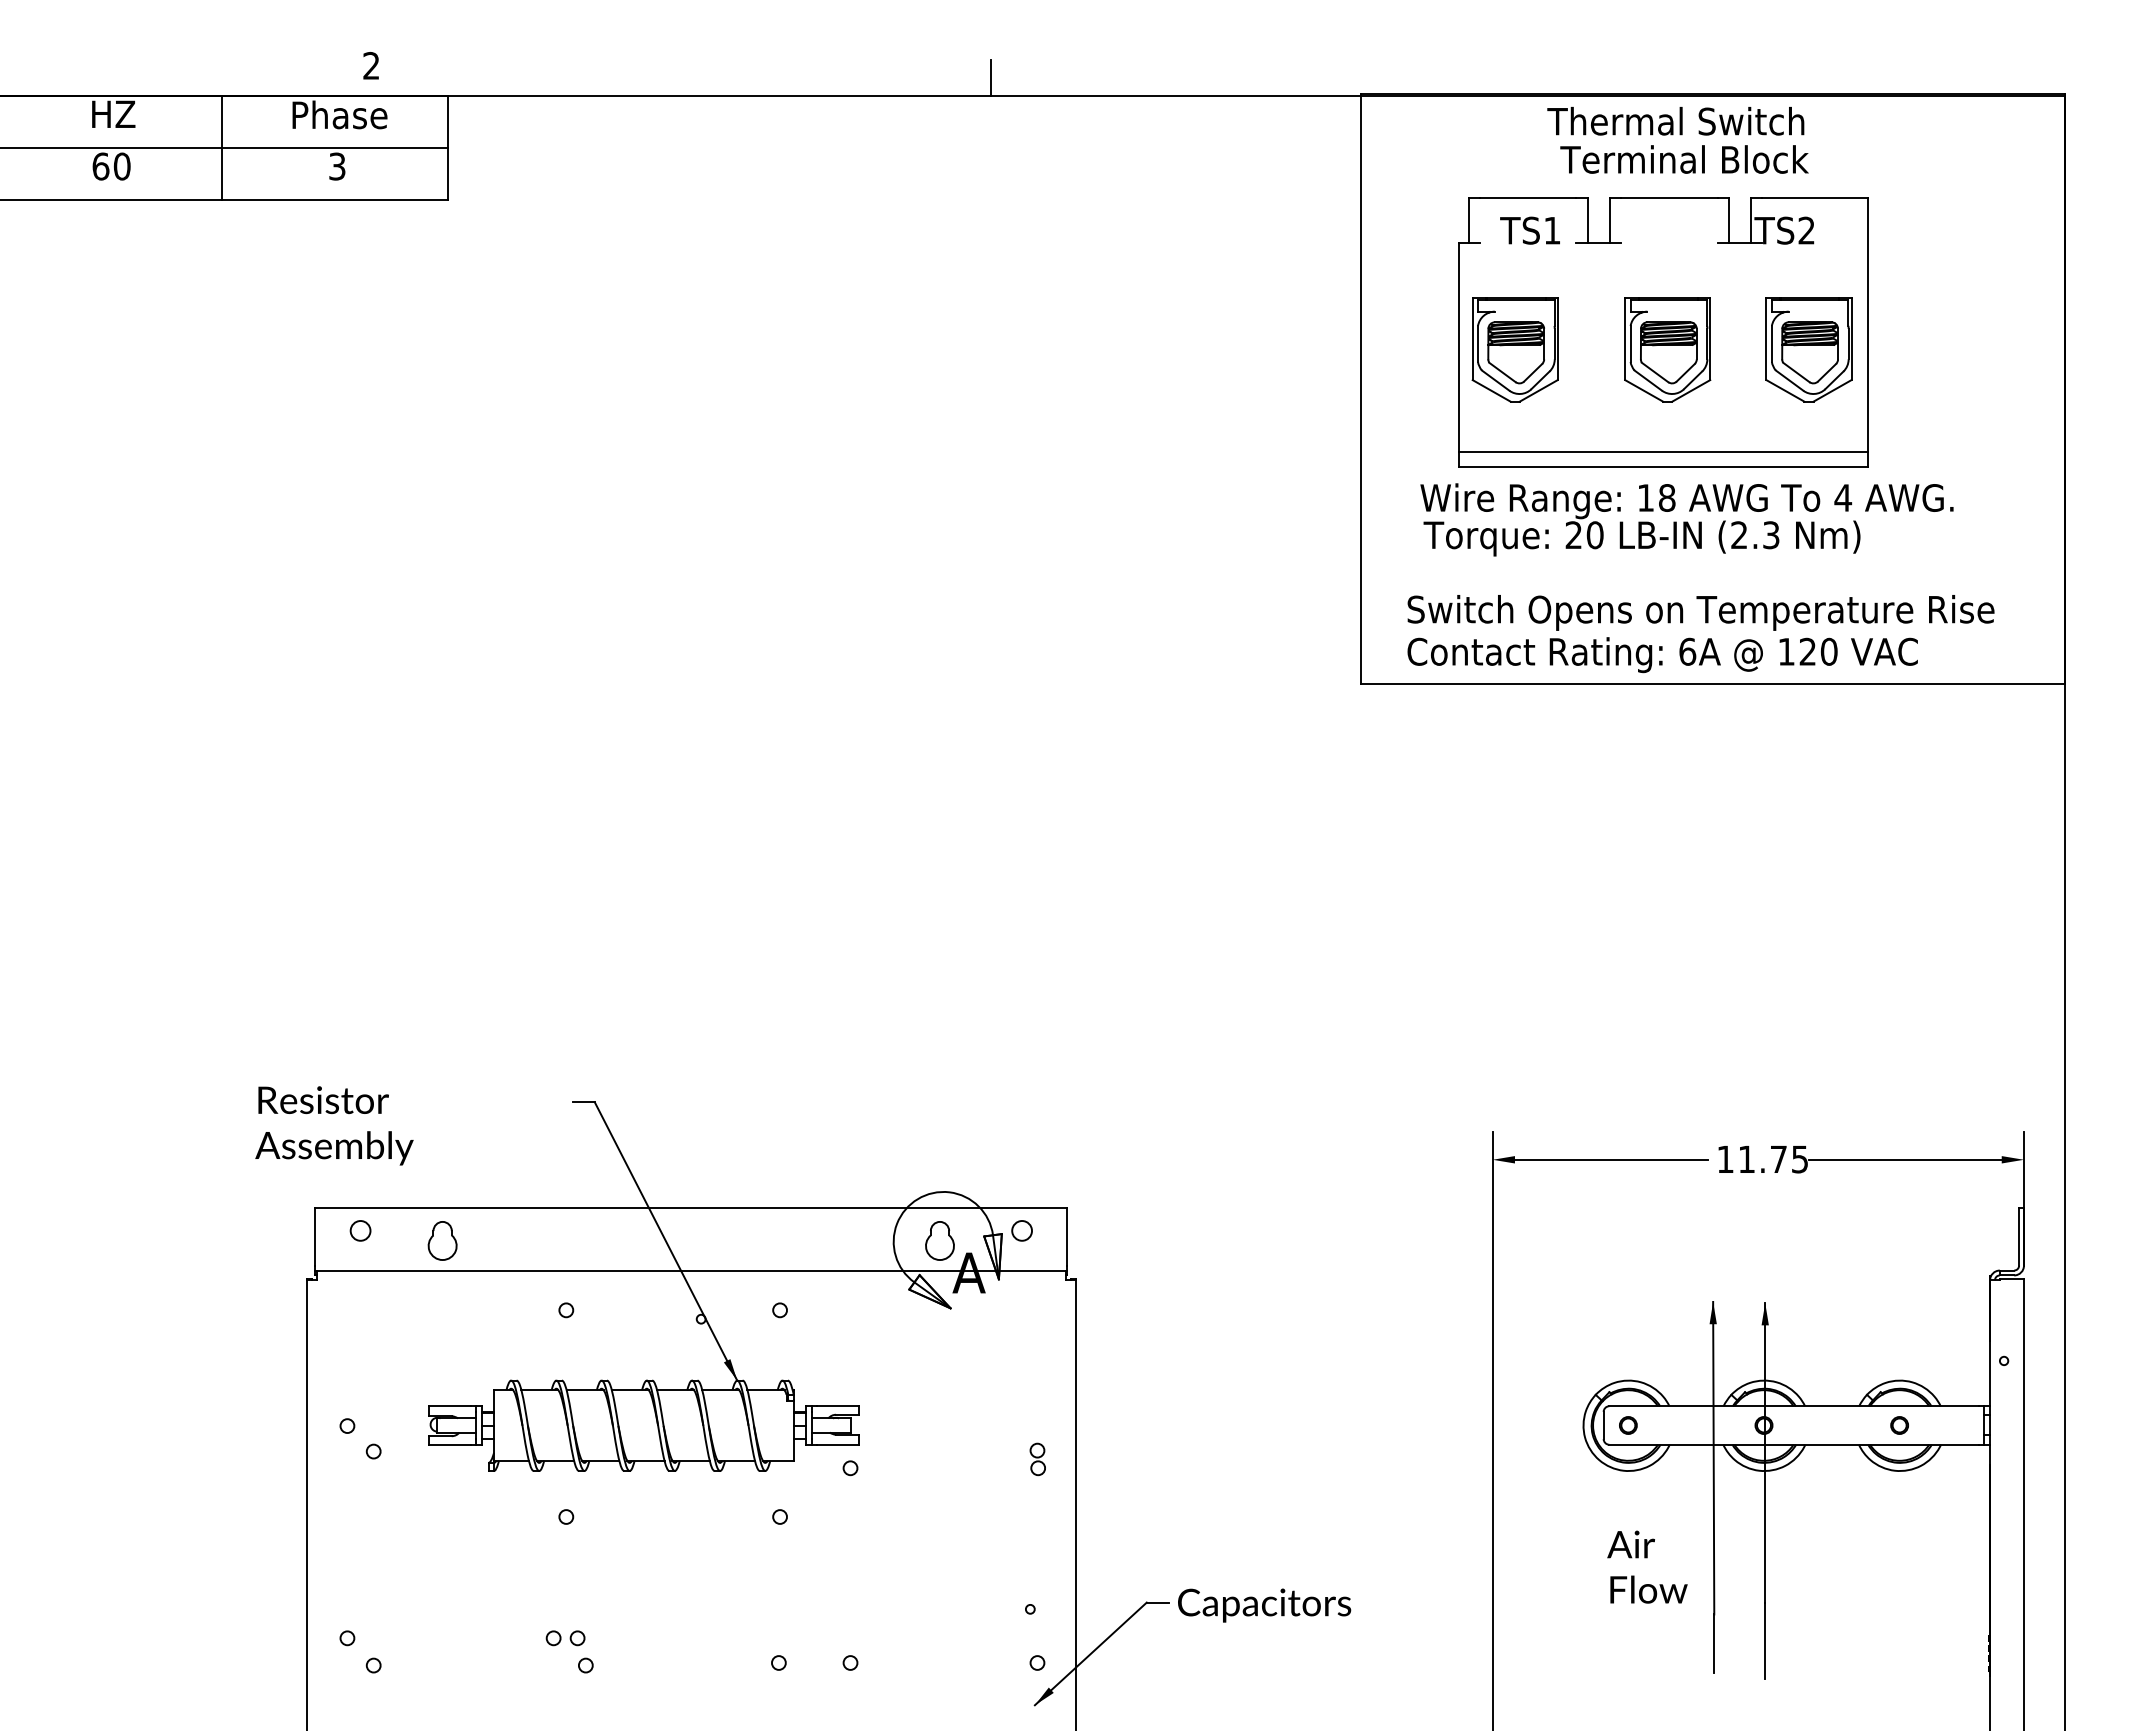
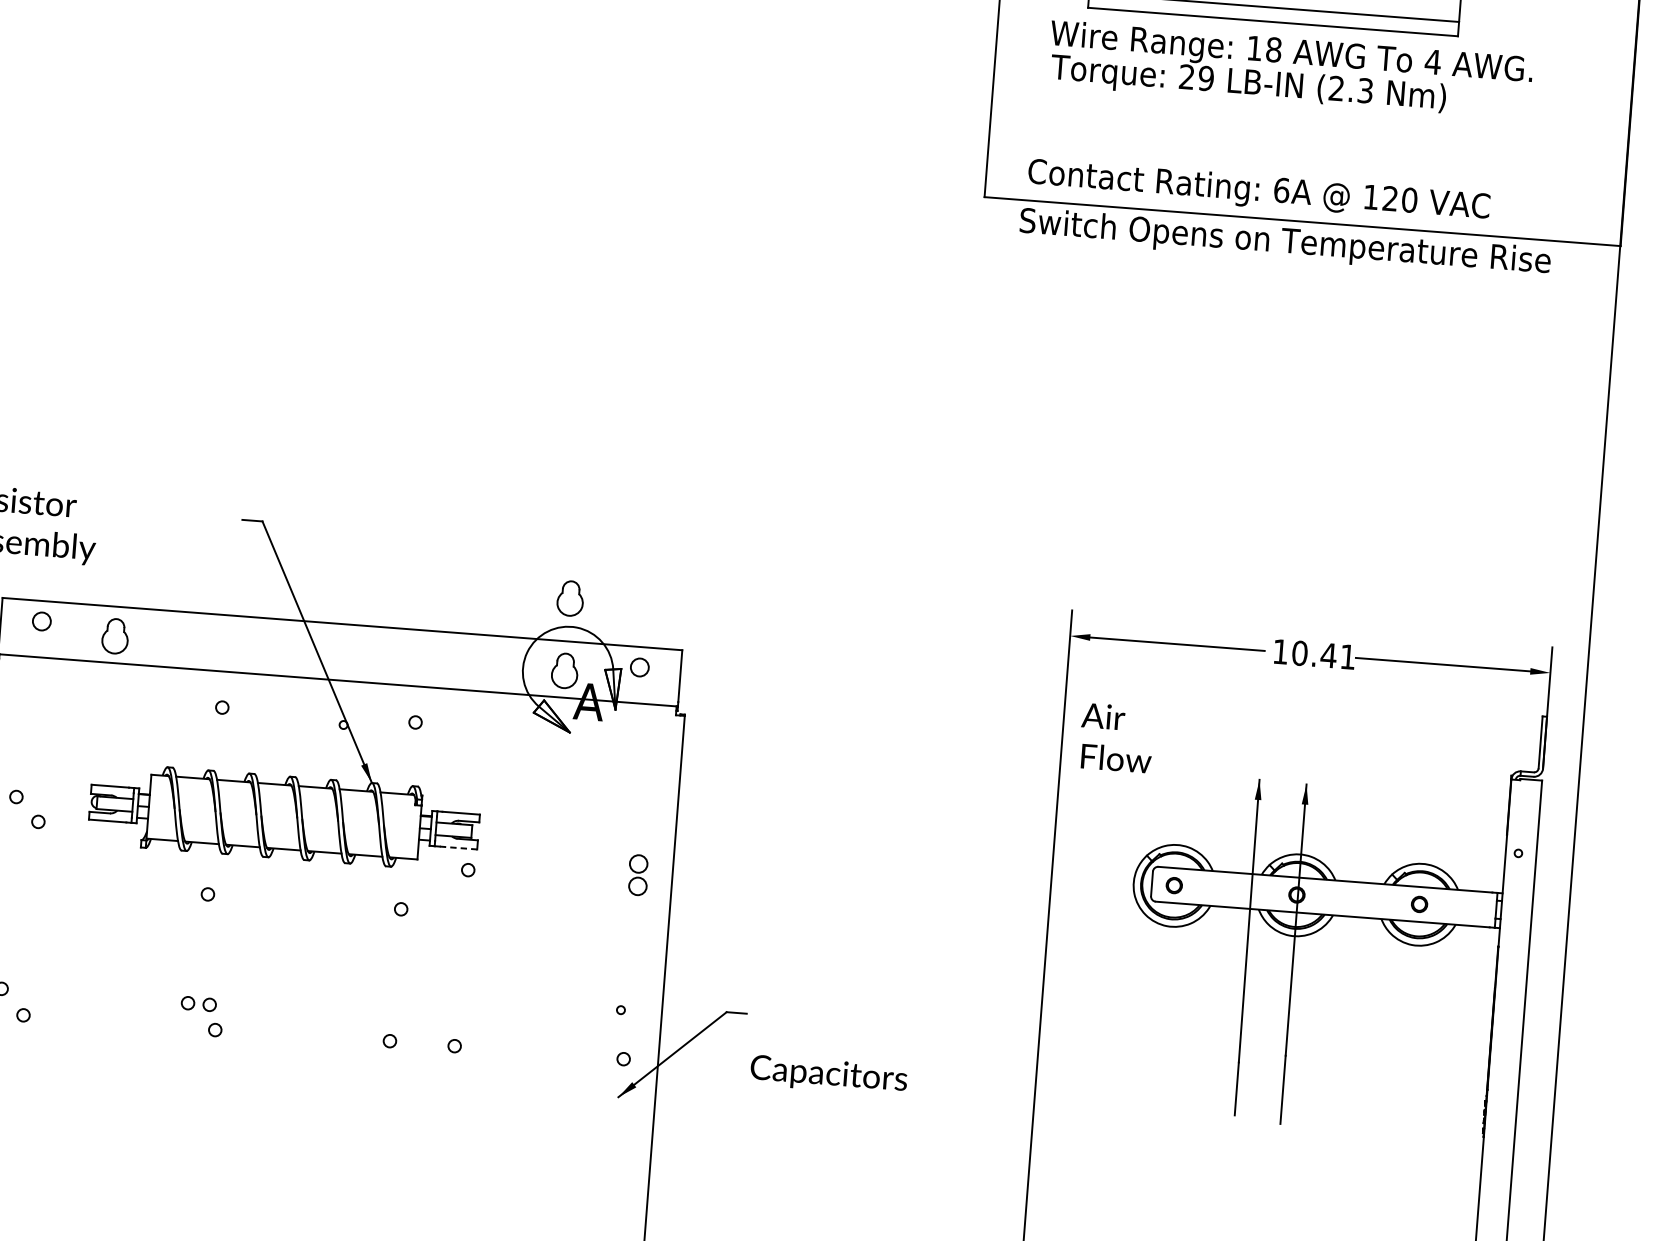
text: (1594, 535) -> (1205, 78), 20 -> 29
text: (1700, 612) -> (1284, 243), moved
text: (1772, 1159) -> (1323, 655), 11.75 -> 10.41
part: (939, 1160) -> (570, 598), added
line: (837, 1444) -> (458, 847), solid -> dashed
part: (1037, 1459) -> (637, 875), size x1.4
text: (1647, 1566) -> (1116, 737), moved
text: (1264, 1605) -> (828, 1075), moved

